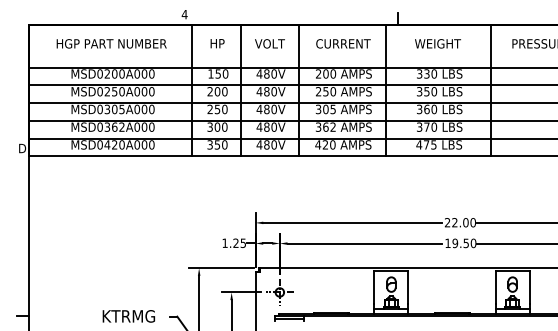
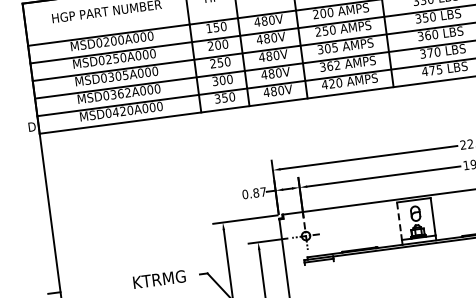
text: (233, 243) -> (253, 193), 1.25 -> 0.87
line: (374, 288) -> (399, 219), solid -> dashed

